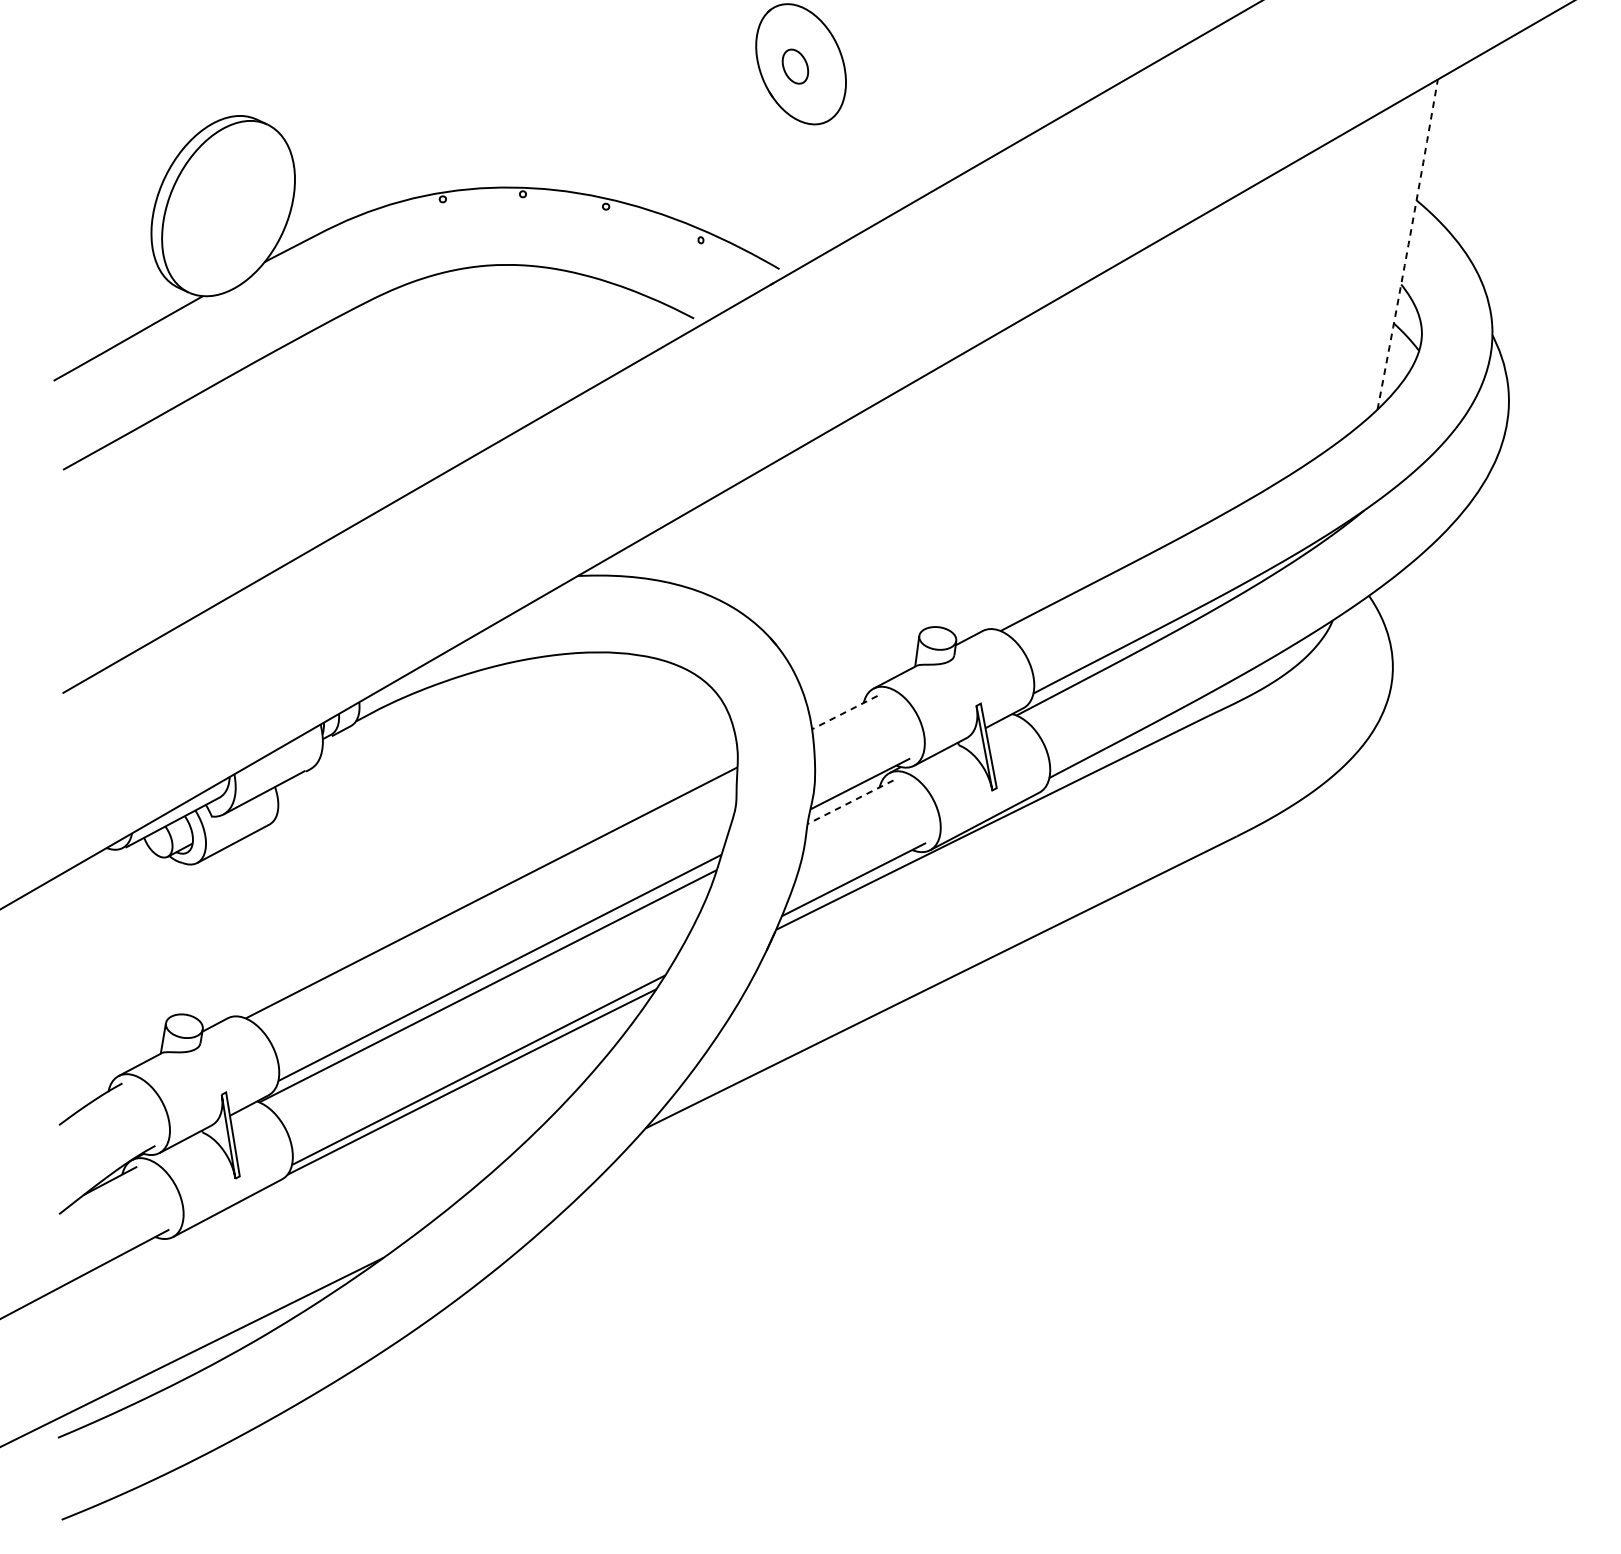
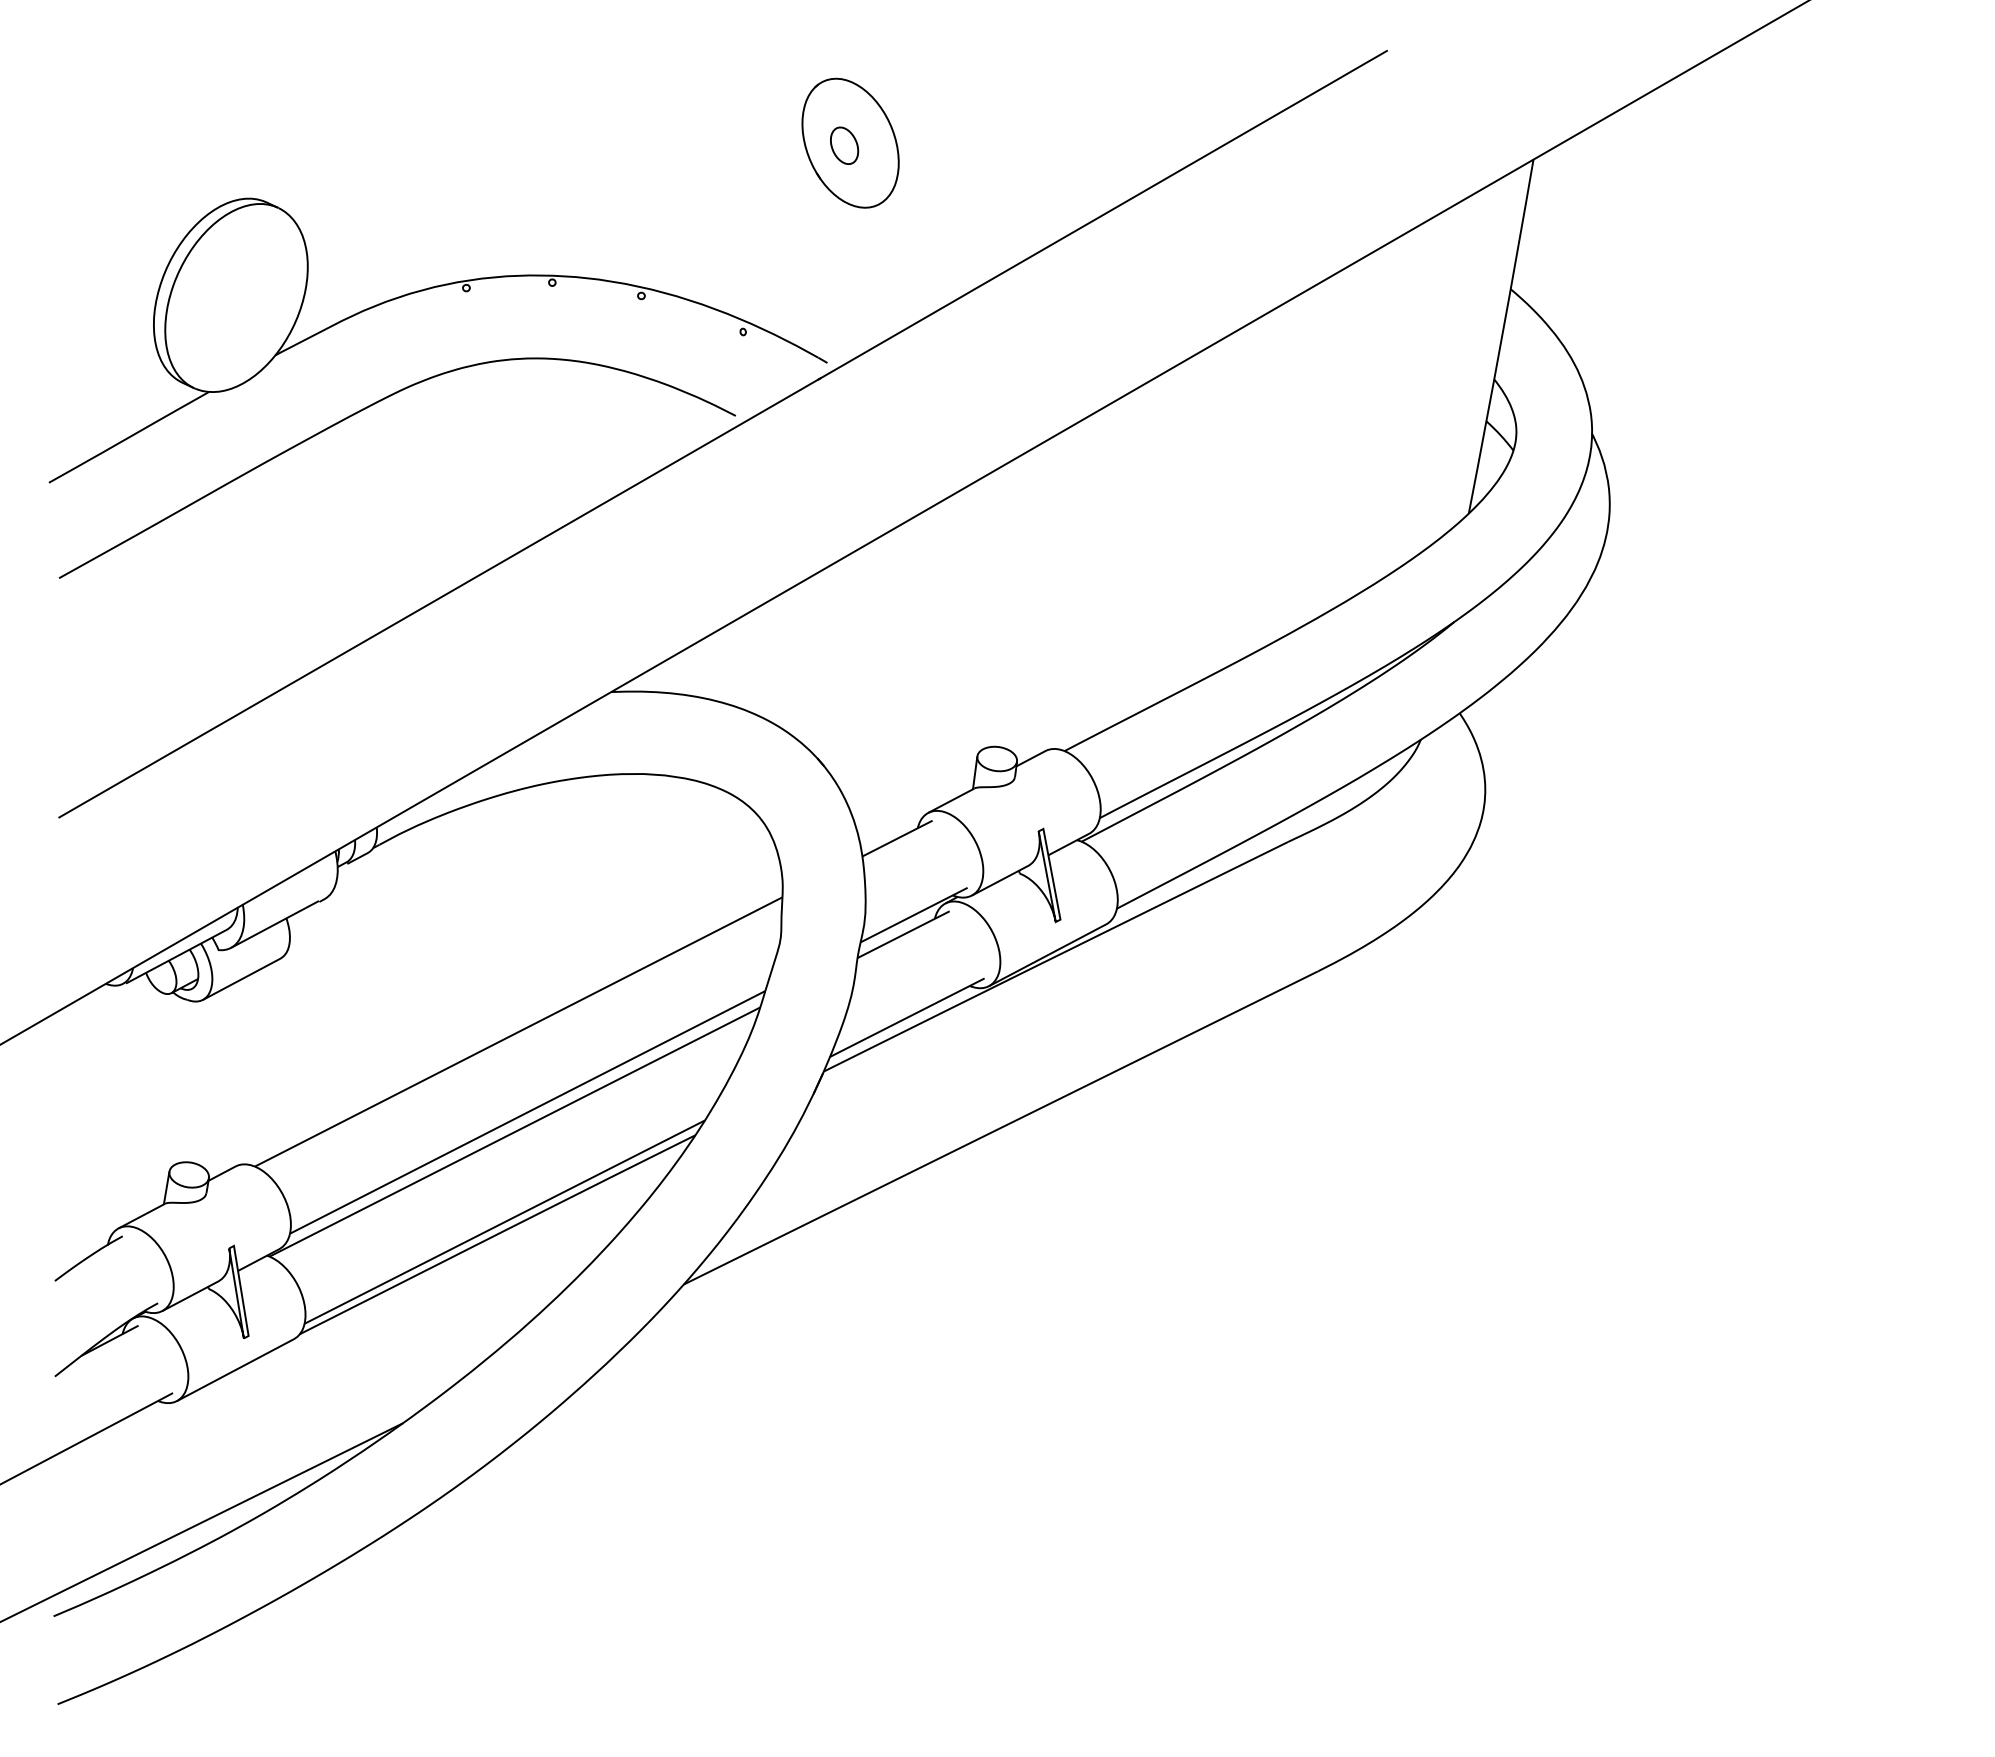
line: (1408, 244) -> (1502, 336), dashed -> solid
line: (844, 712) -> (897, 838), dashed -> solid
line: (850, 802) -> (903, 934), dashed -> solid

